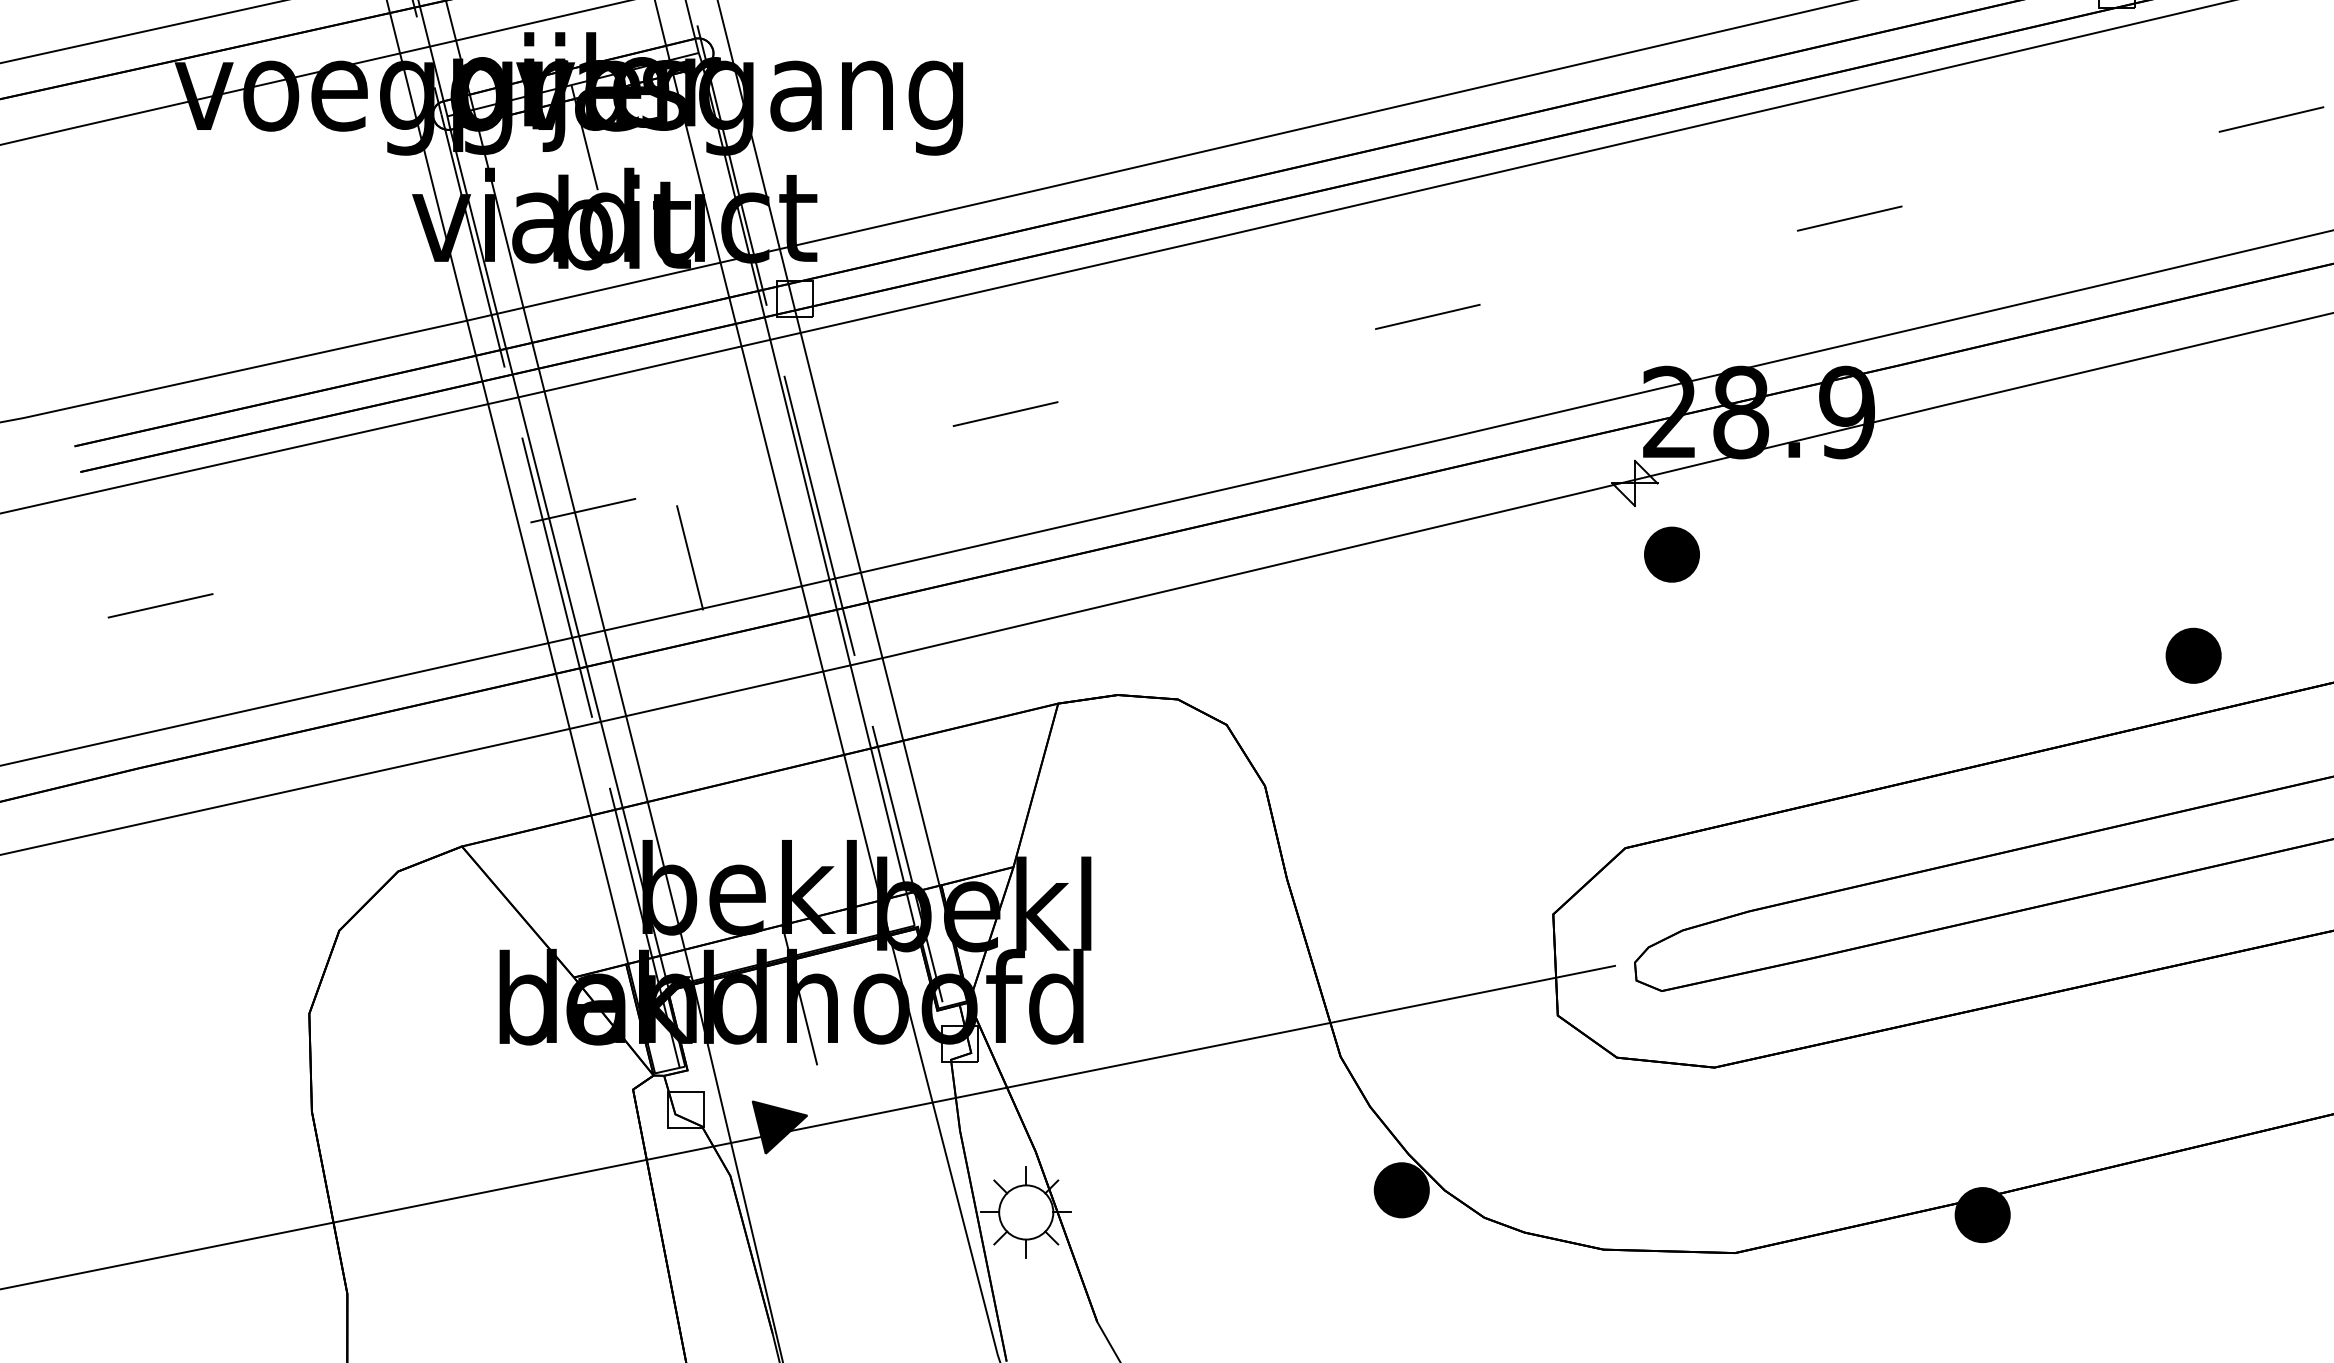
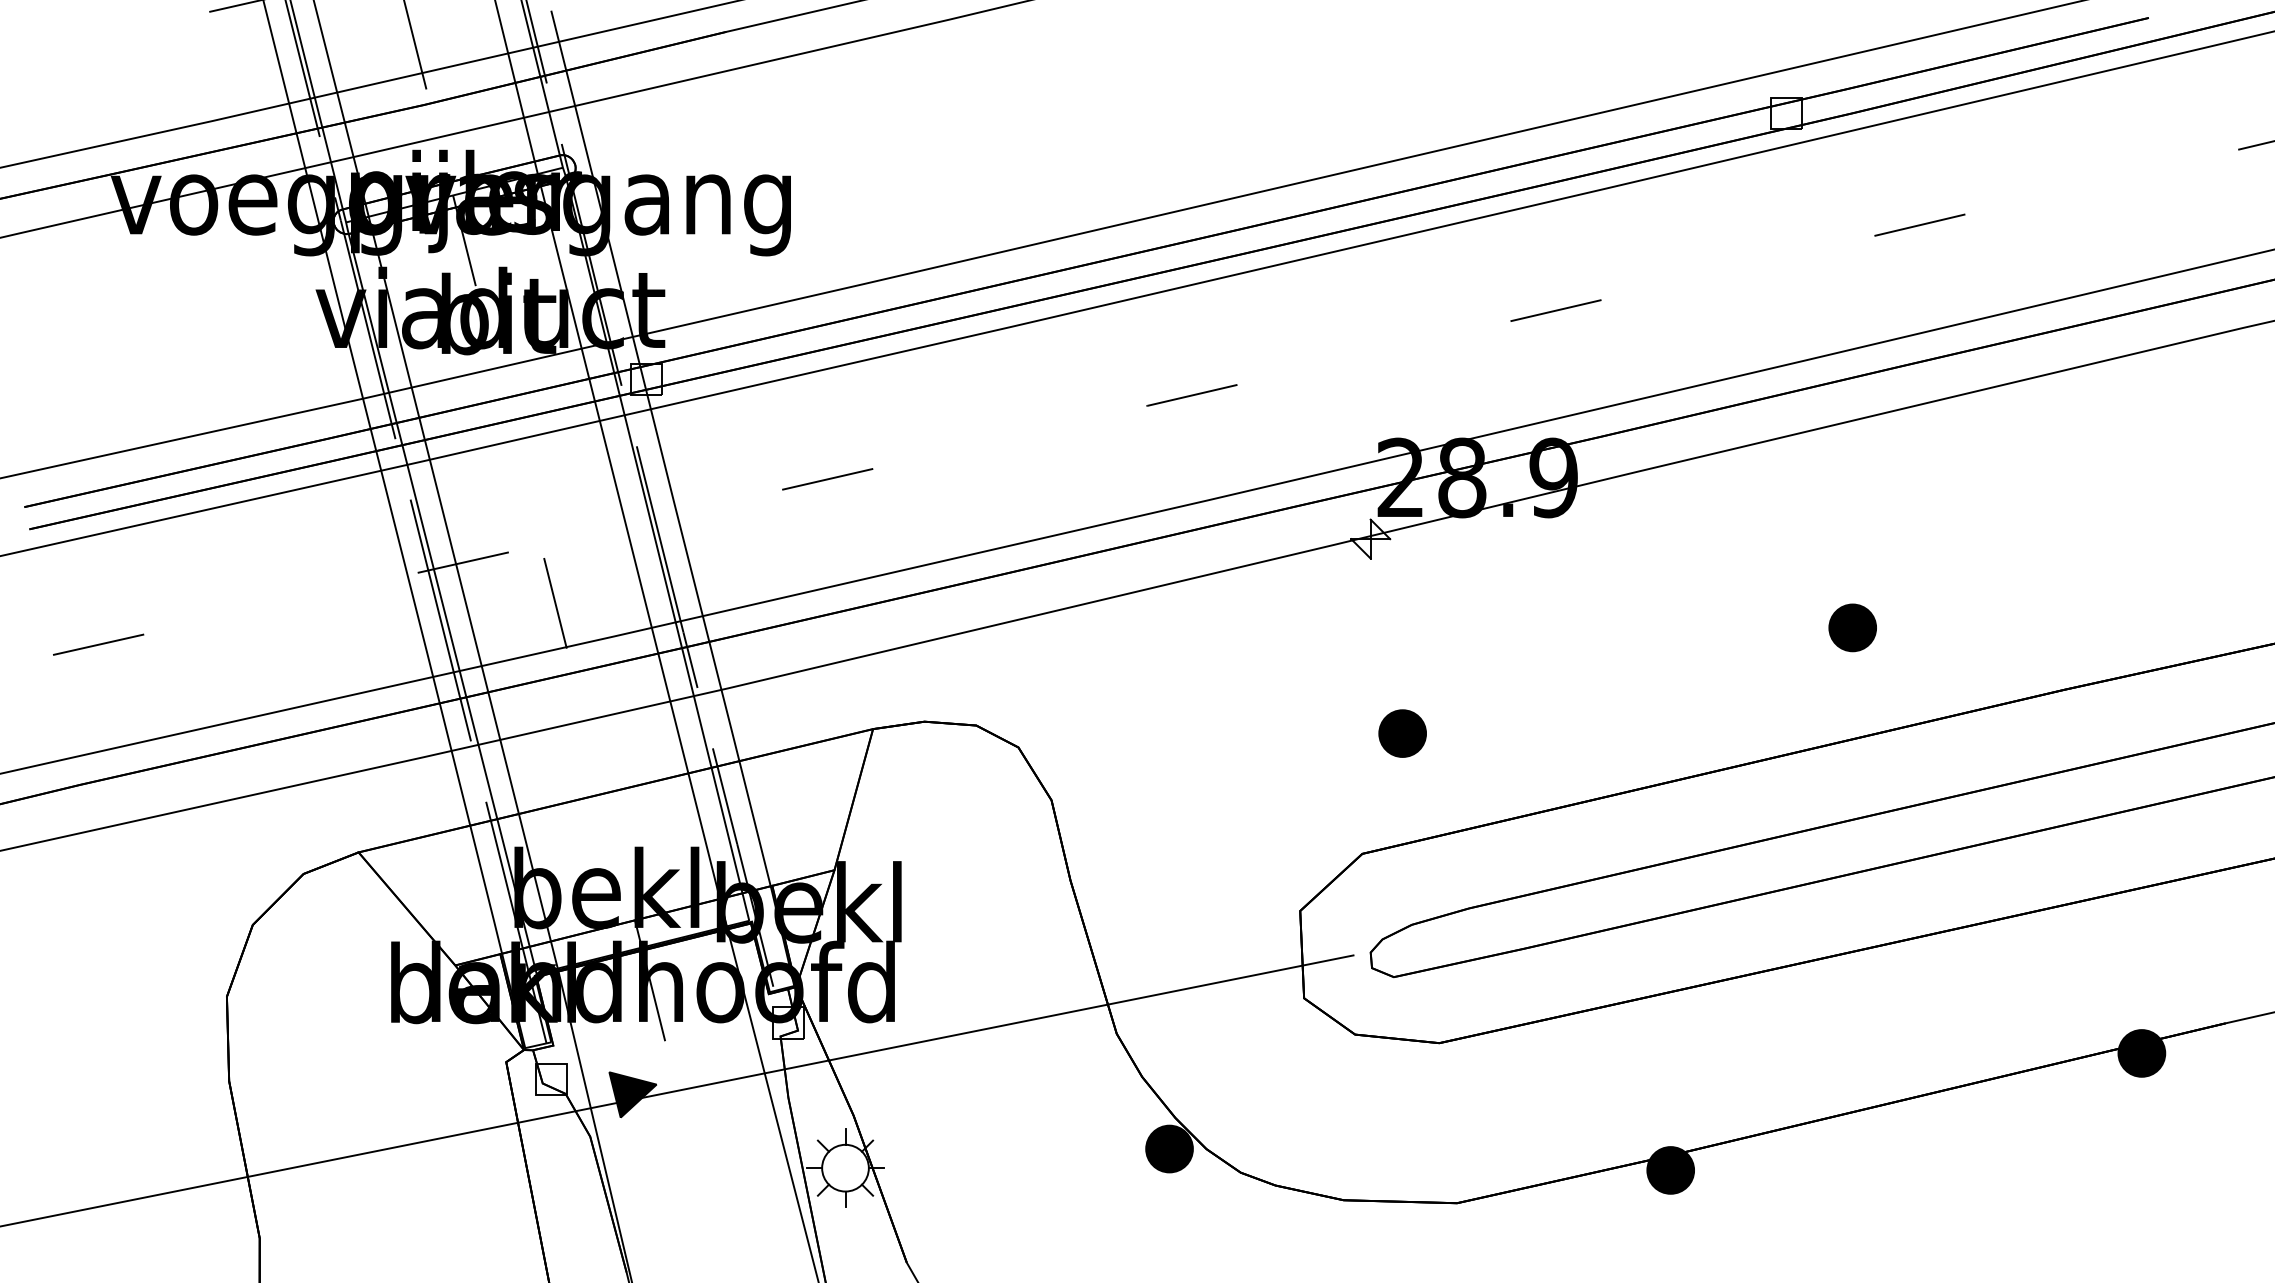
part: (1671, 554) -> (1402, 733), moved
part: (2193, 655) -> (1852, 627), moved

